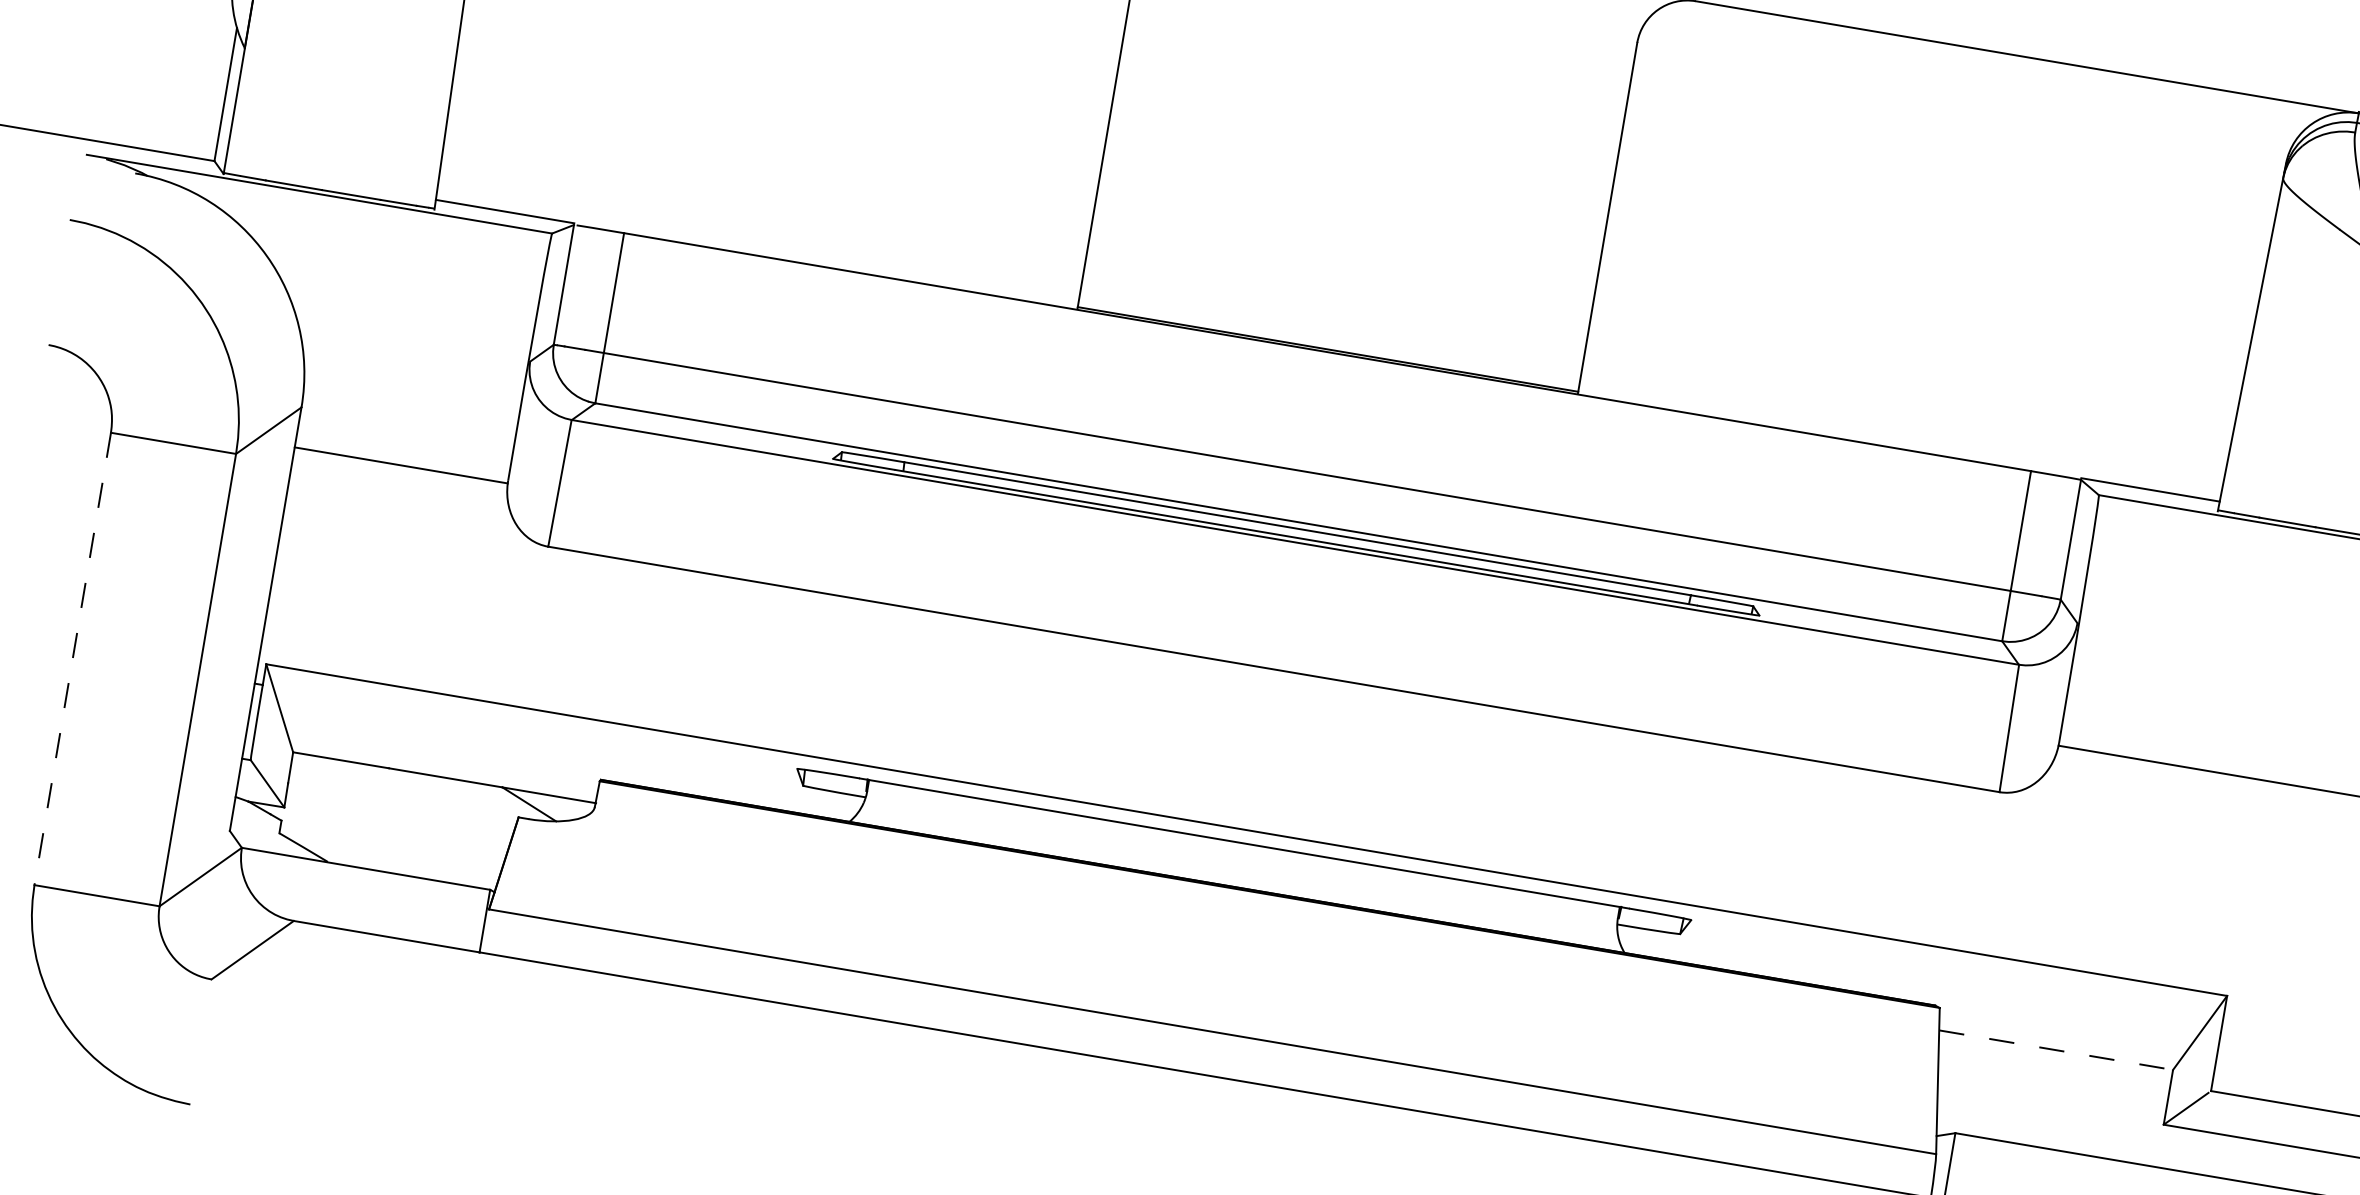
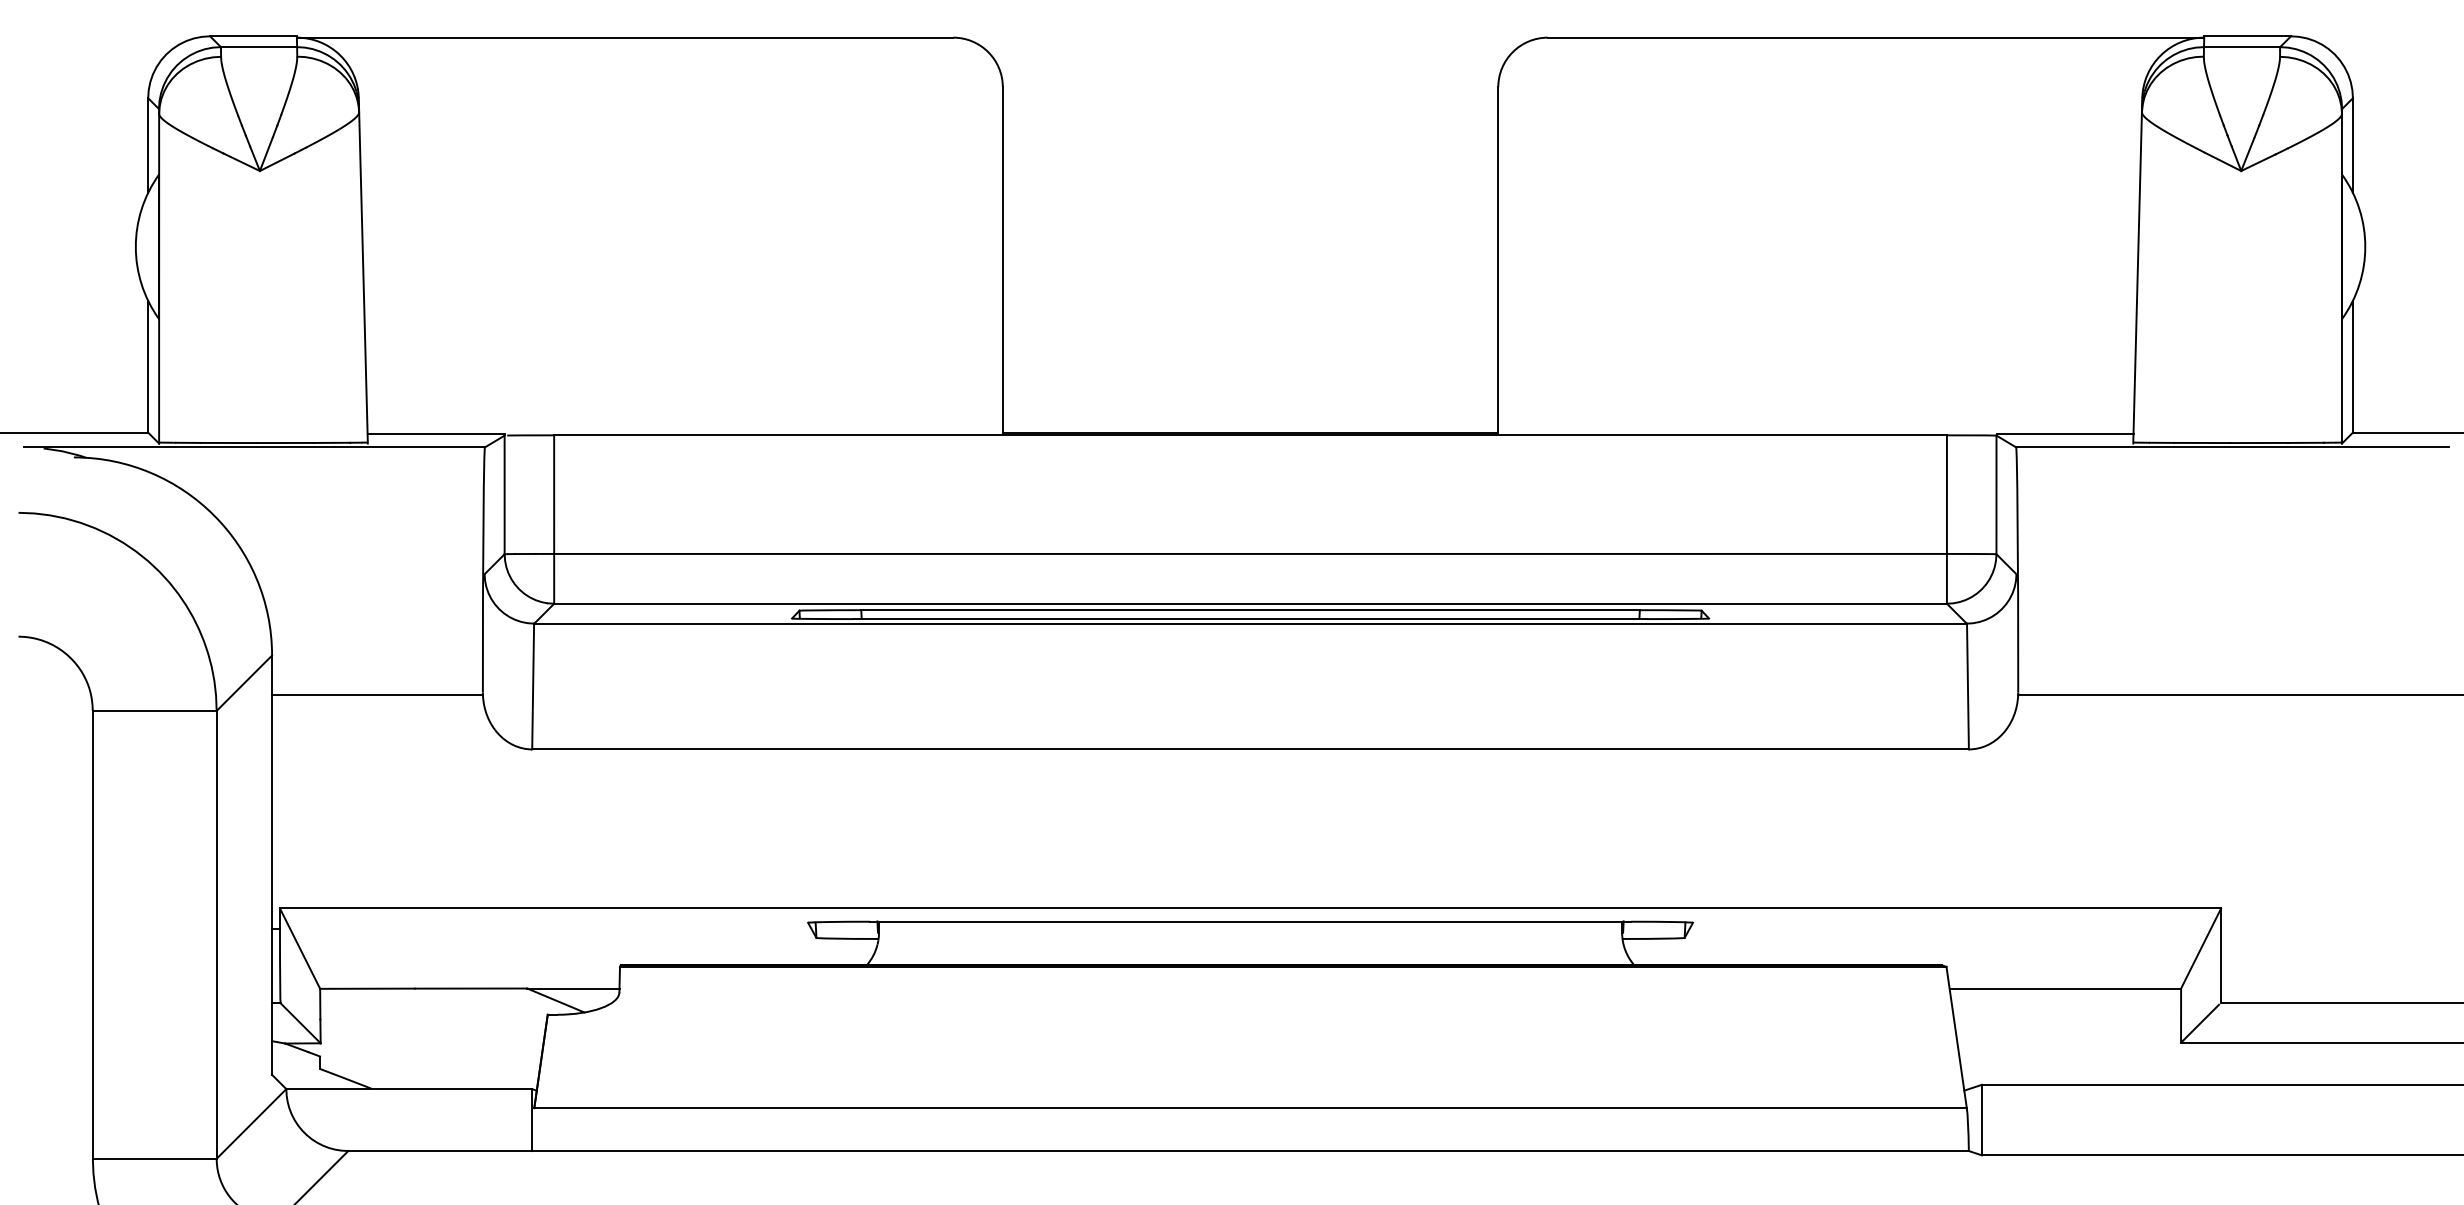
line: (72, 658) -> (92, 934), dashed -> solid
line: (2056, 1050) -> (2065, 988), dashed -> solid

